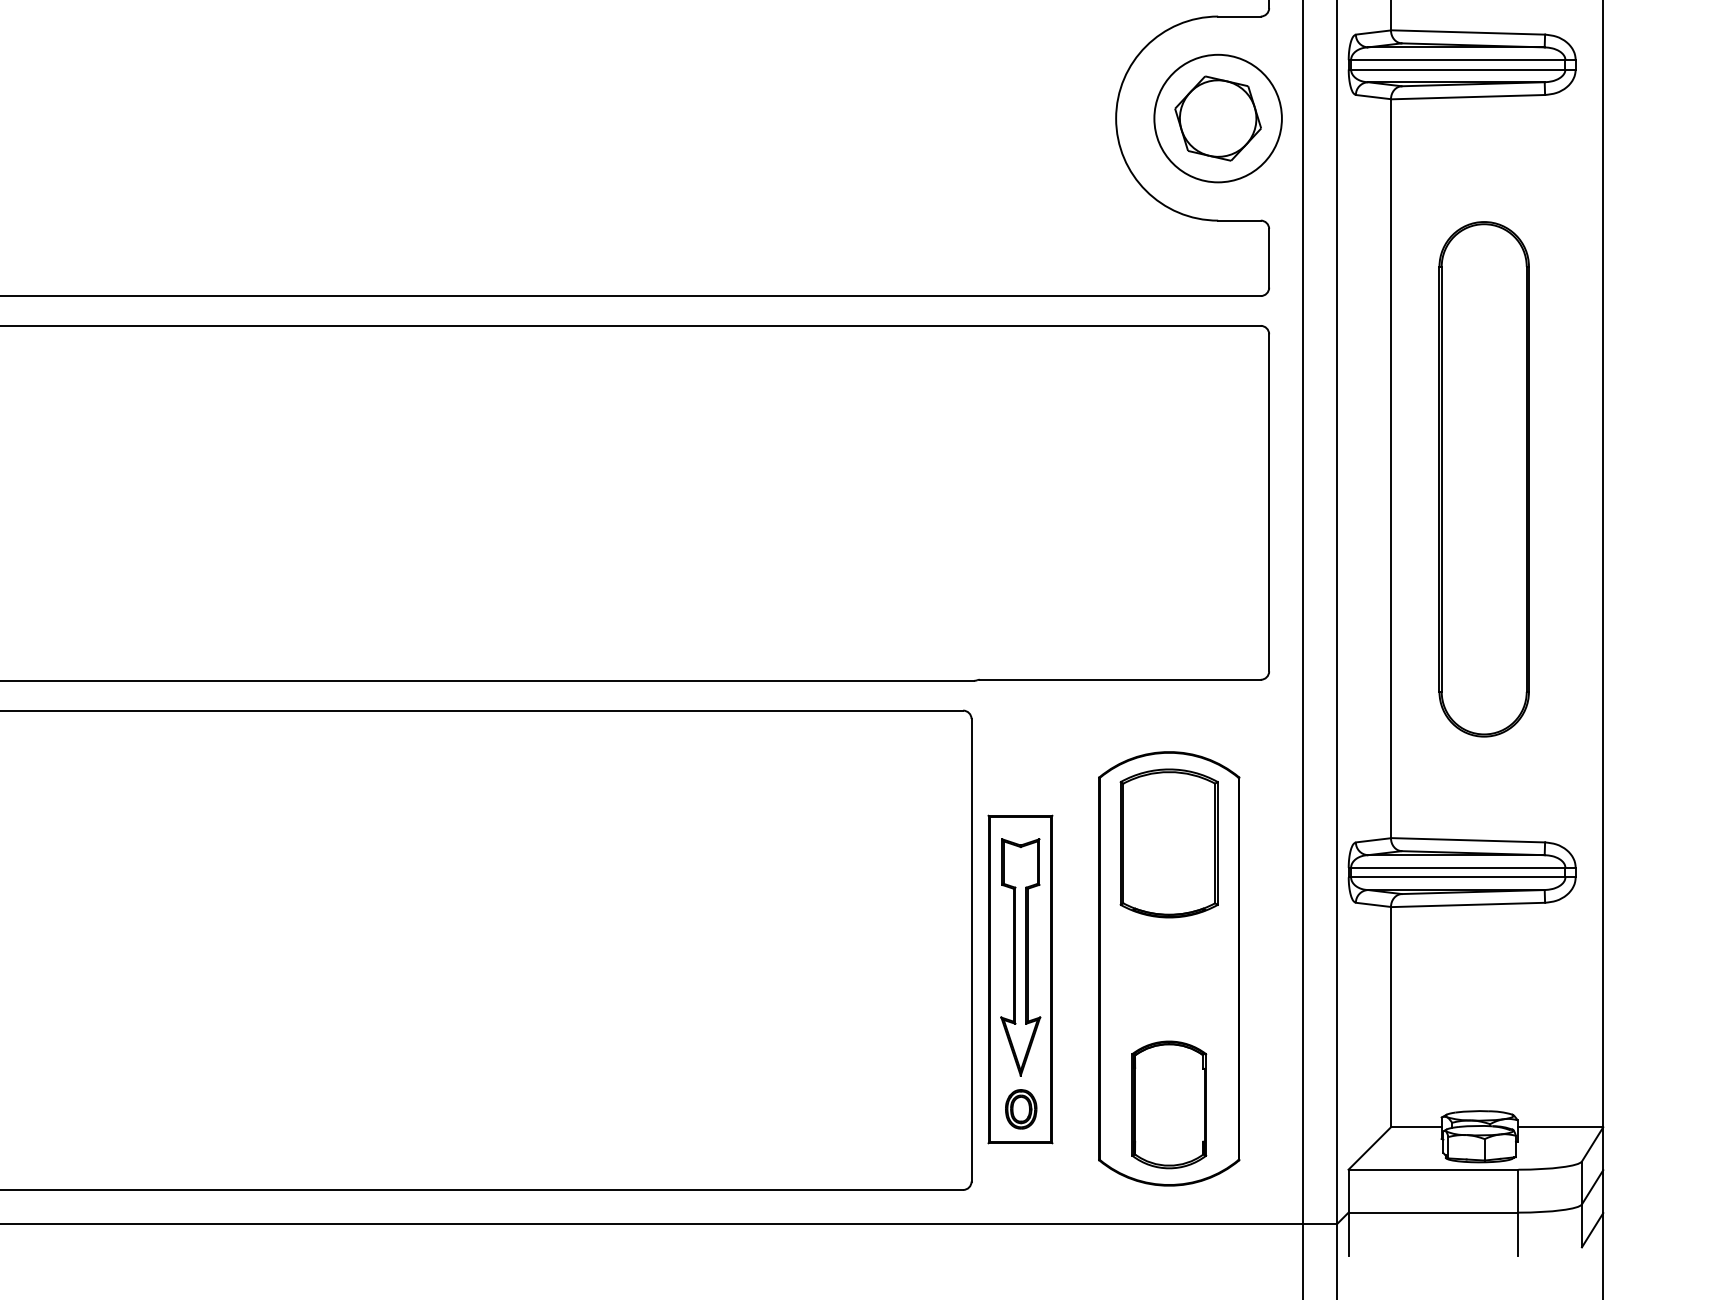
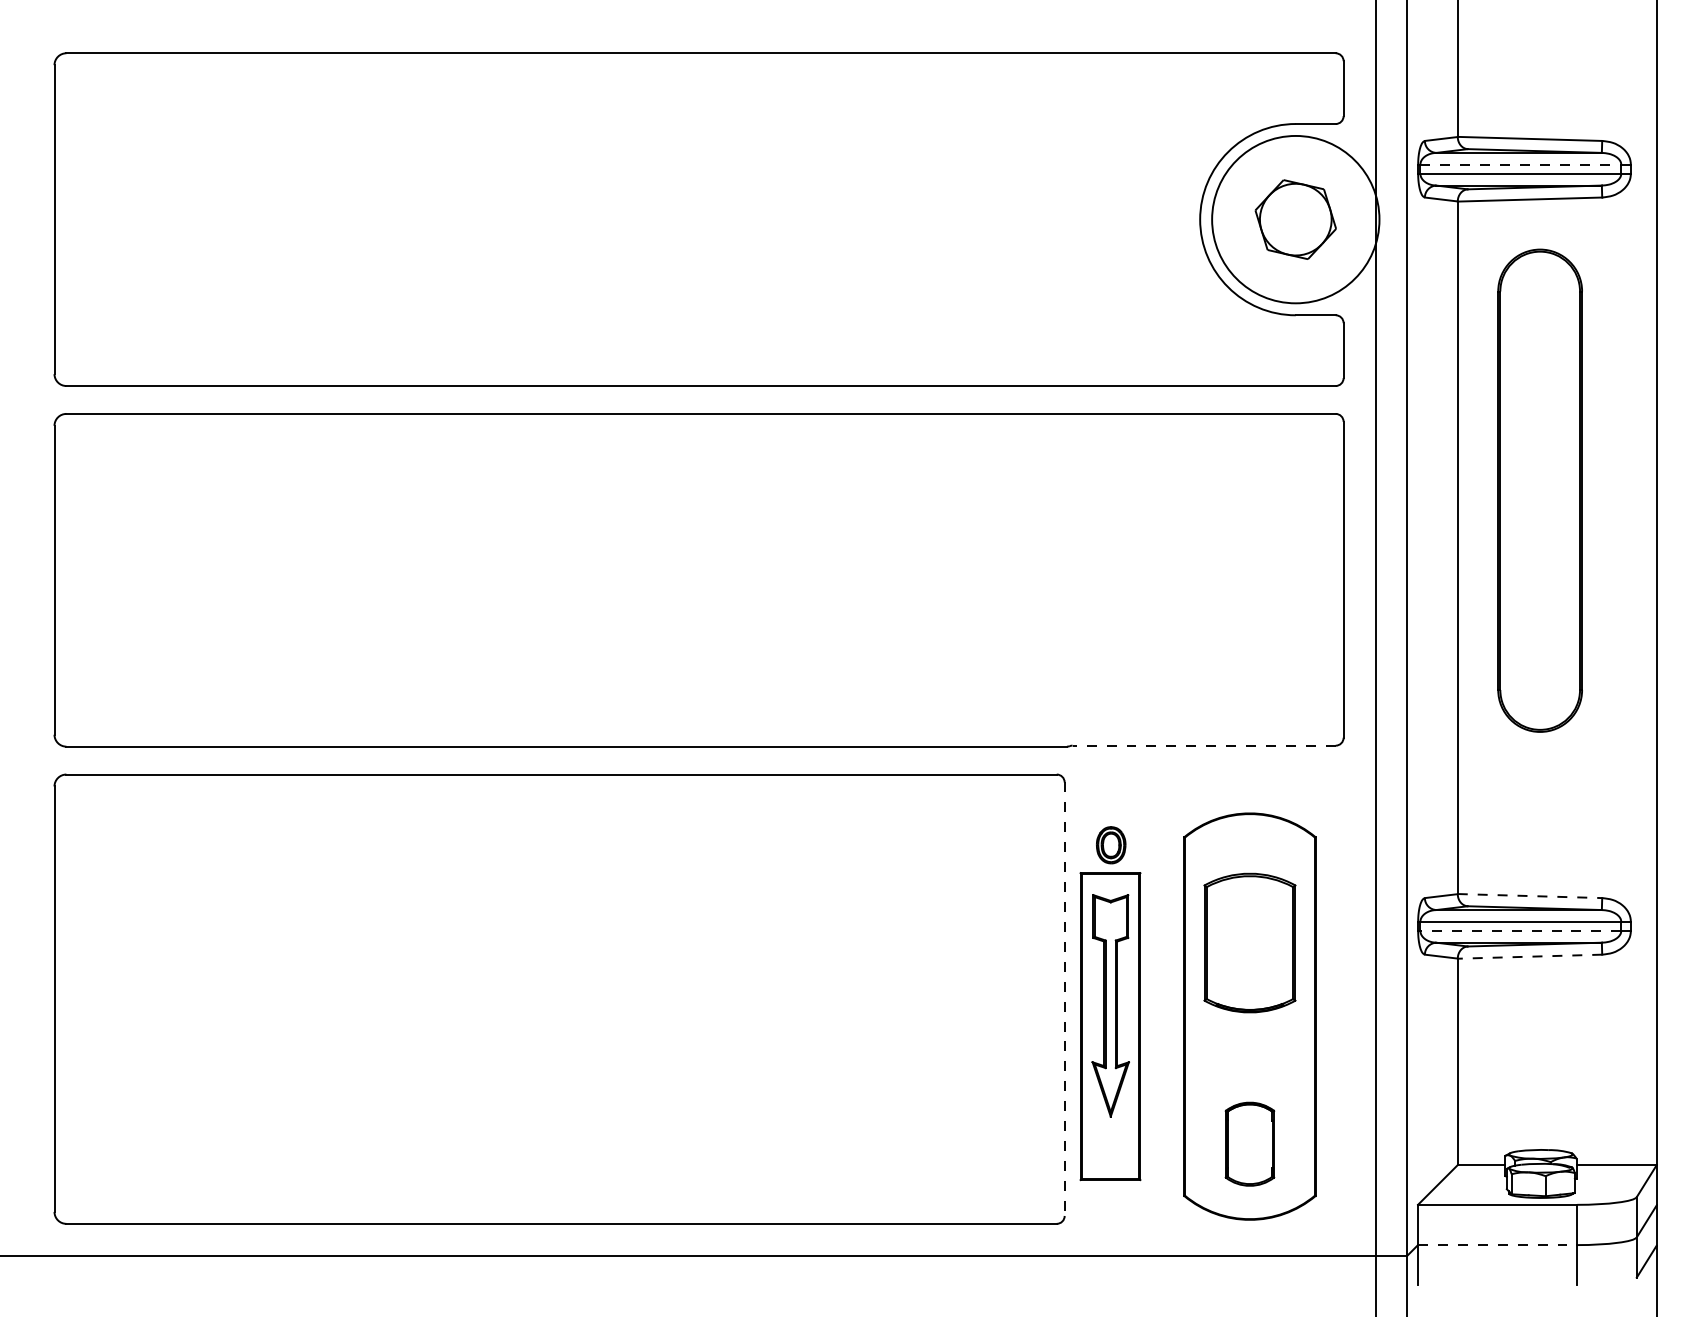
line: (1458, 59) -> (1521, 164), solid -> dashed
circle: (1217, 118) -> (1295, 219), size x1.4
part: (1483, 479) -> (1539, 490), moved
line: (1120, 679) -> (1204, 745), solid -> dashed
line: (1468, 840) -> (1530, 896), solid -> dashed
part: (1168, 842) -> (1249, 942), moved
line: (1457, 877) -> (1520, 930), solid -> dashed
line: (1467, 904) -> (1529, 956), solid -> dashed
line: (971, 950) -> (1064, 999), solid -> dashed
part: (1168, 1105) -> (1249, 1144), size x0.7
part: (1021, 1109) -> (1111, 845), moved
line: (1433, 1213) -> (1497, 1245), solid -> dashed

